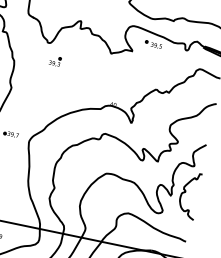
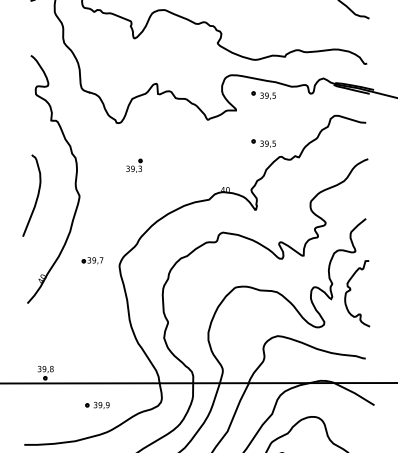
part: (55, 61) -> (134, 165), moved
part: (146, 78) -> (263, 143), added

